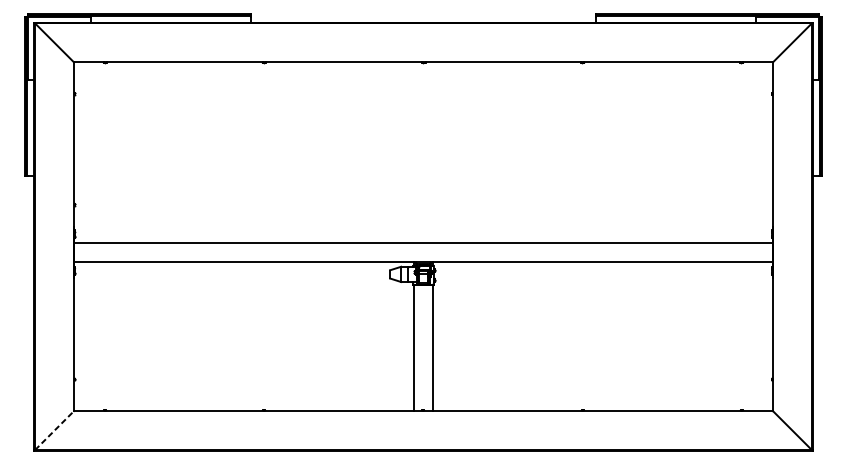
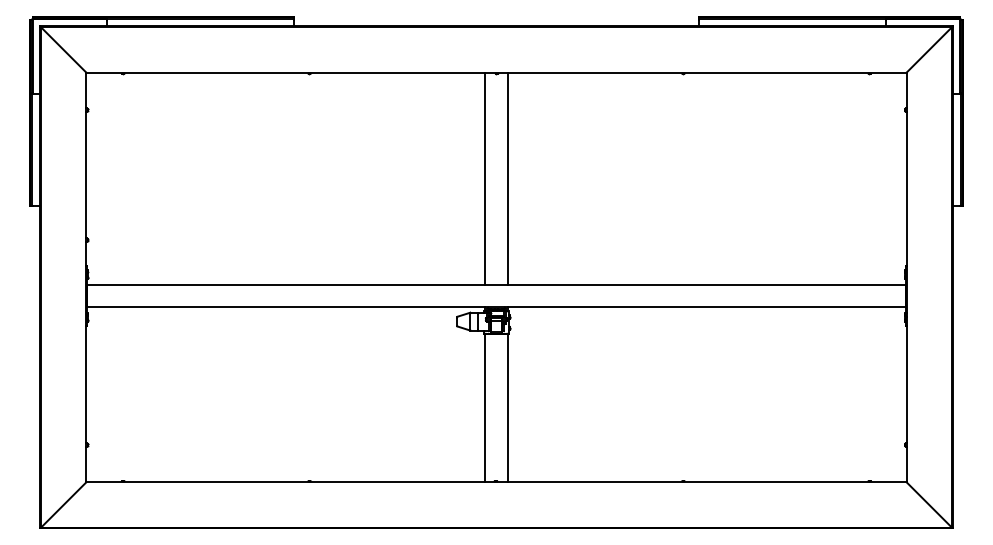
line: (414, 152) -> (485, 178), added
line: (432, 152) -> (507, 178), added
line: (54, 431) -> (63, 505), dashed -> solid

